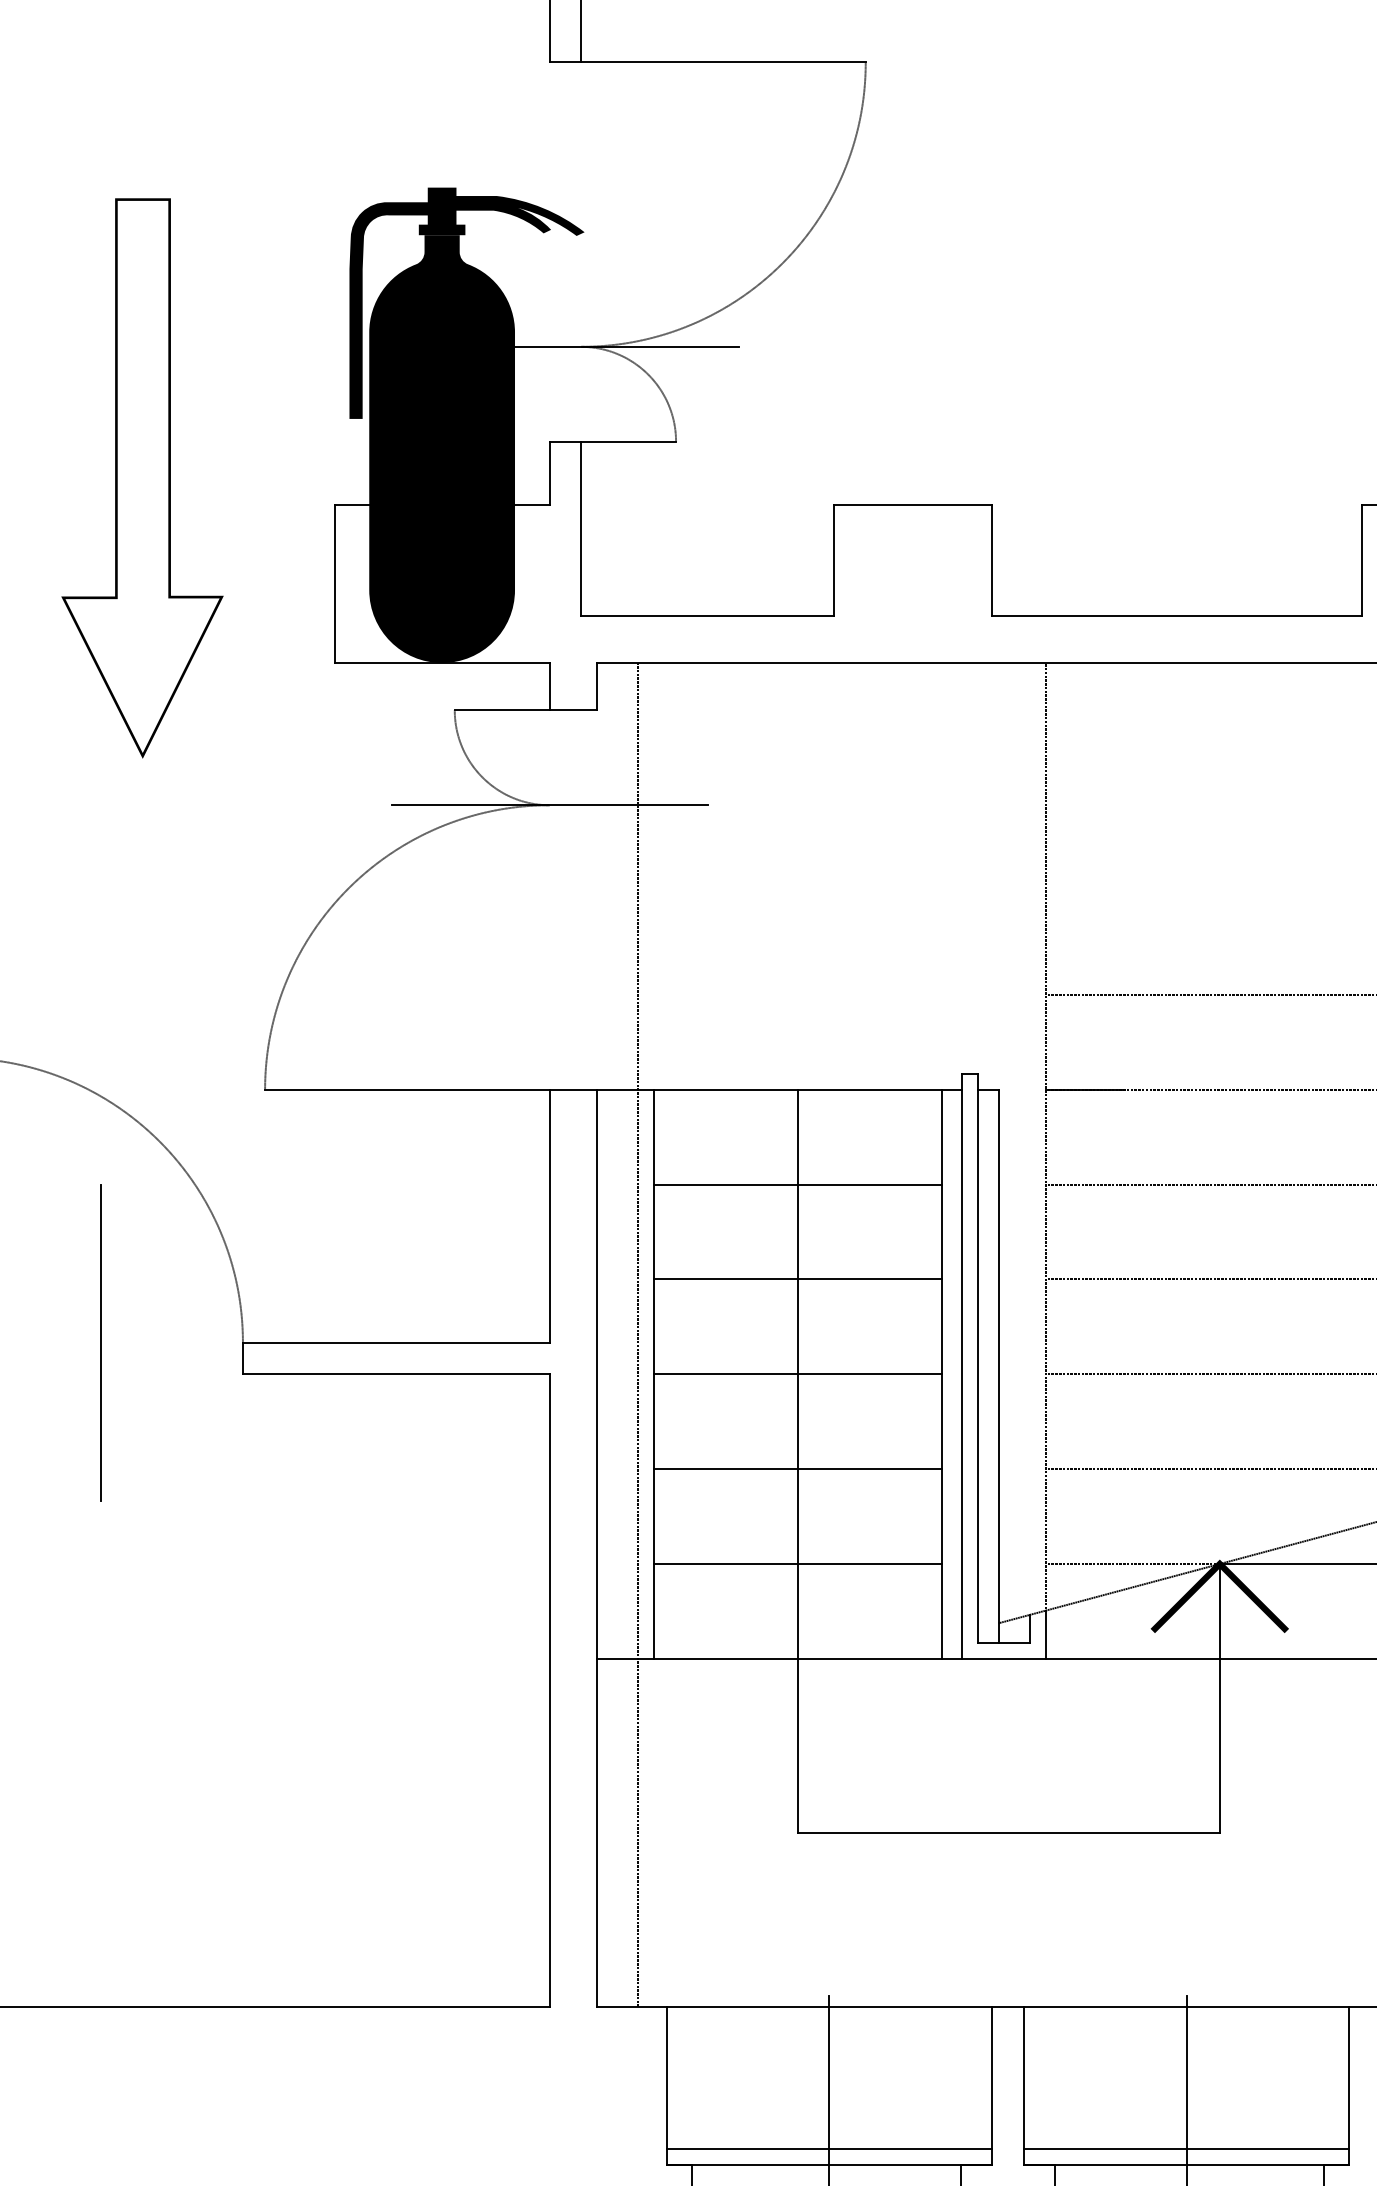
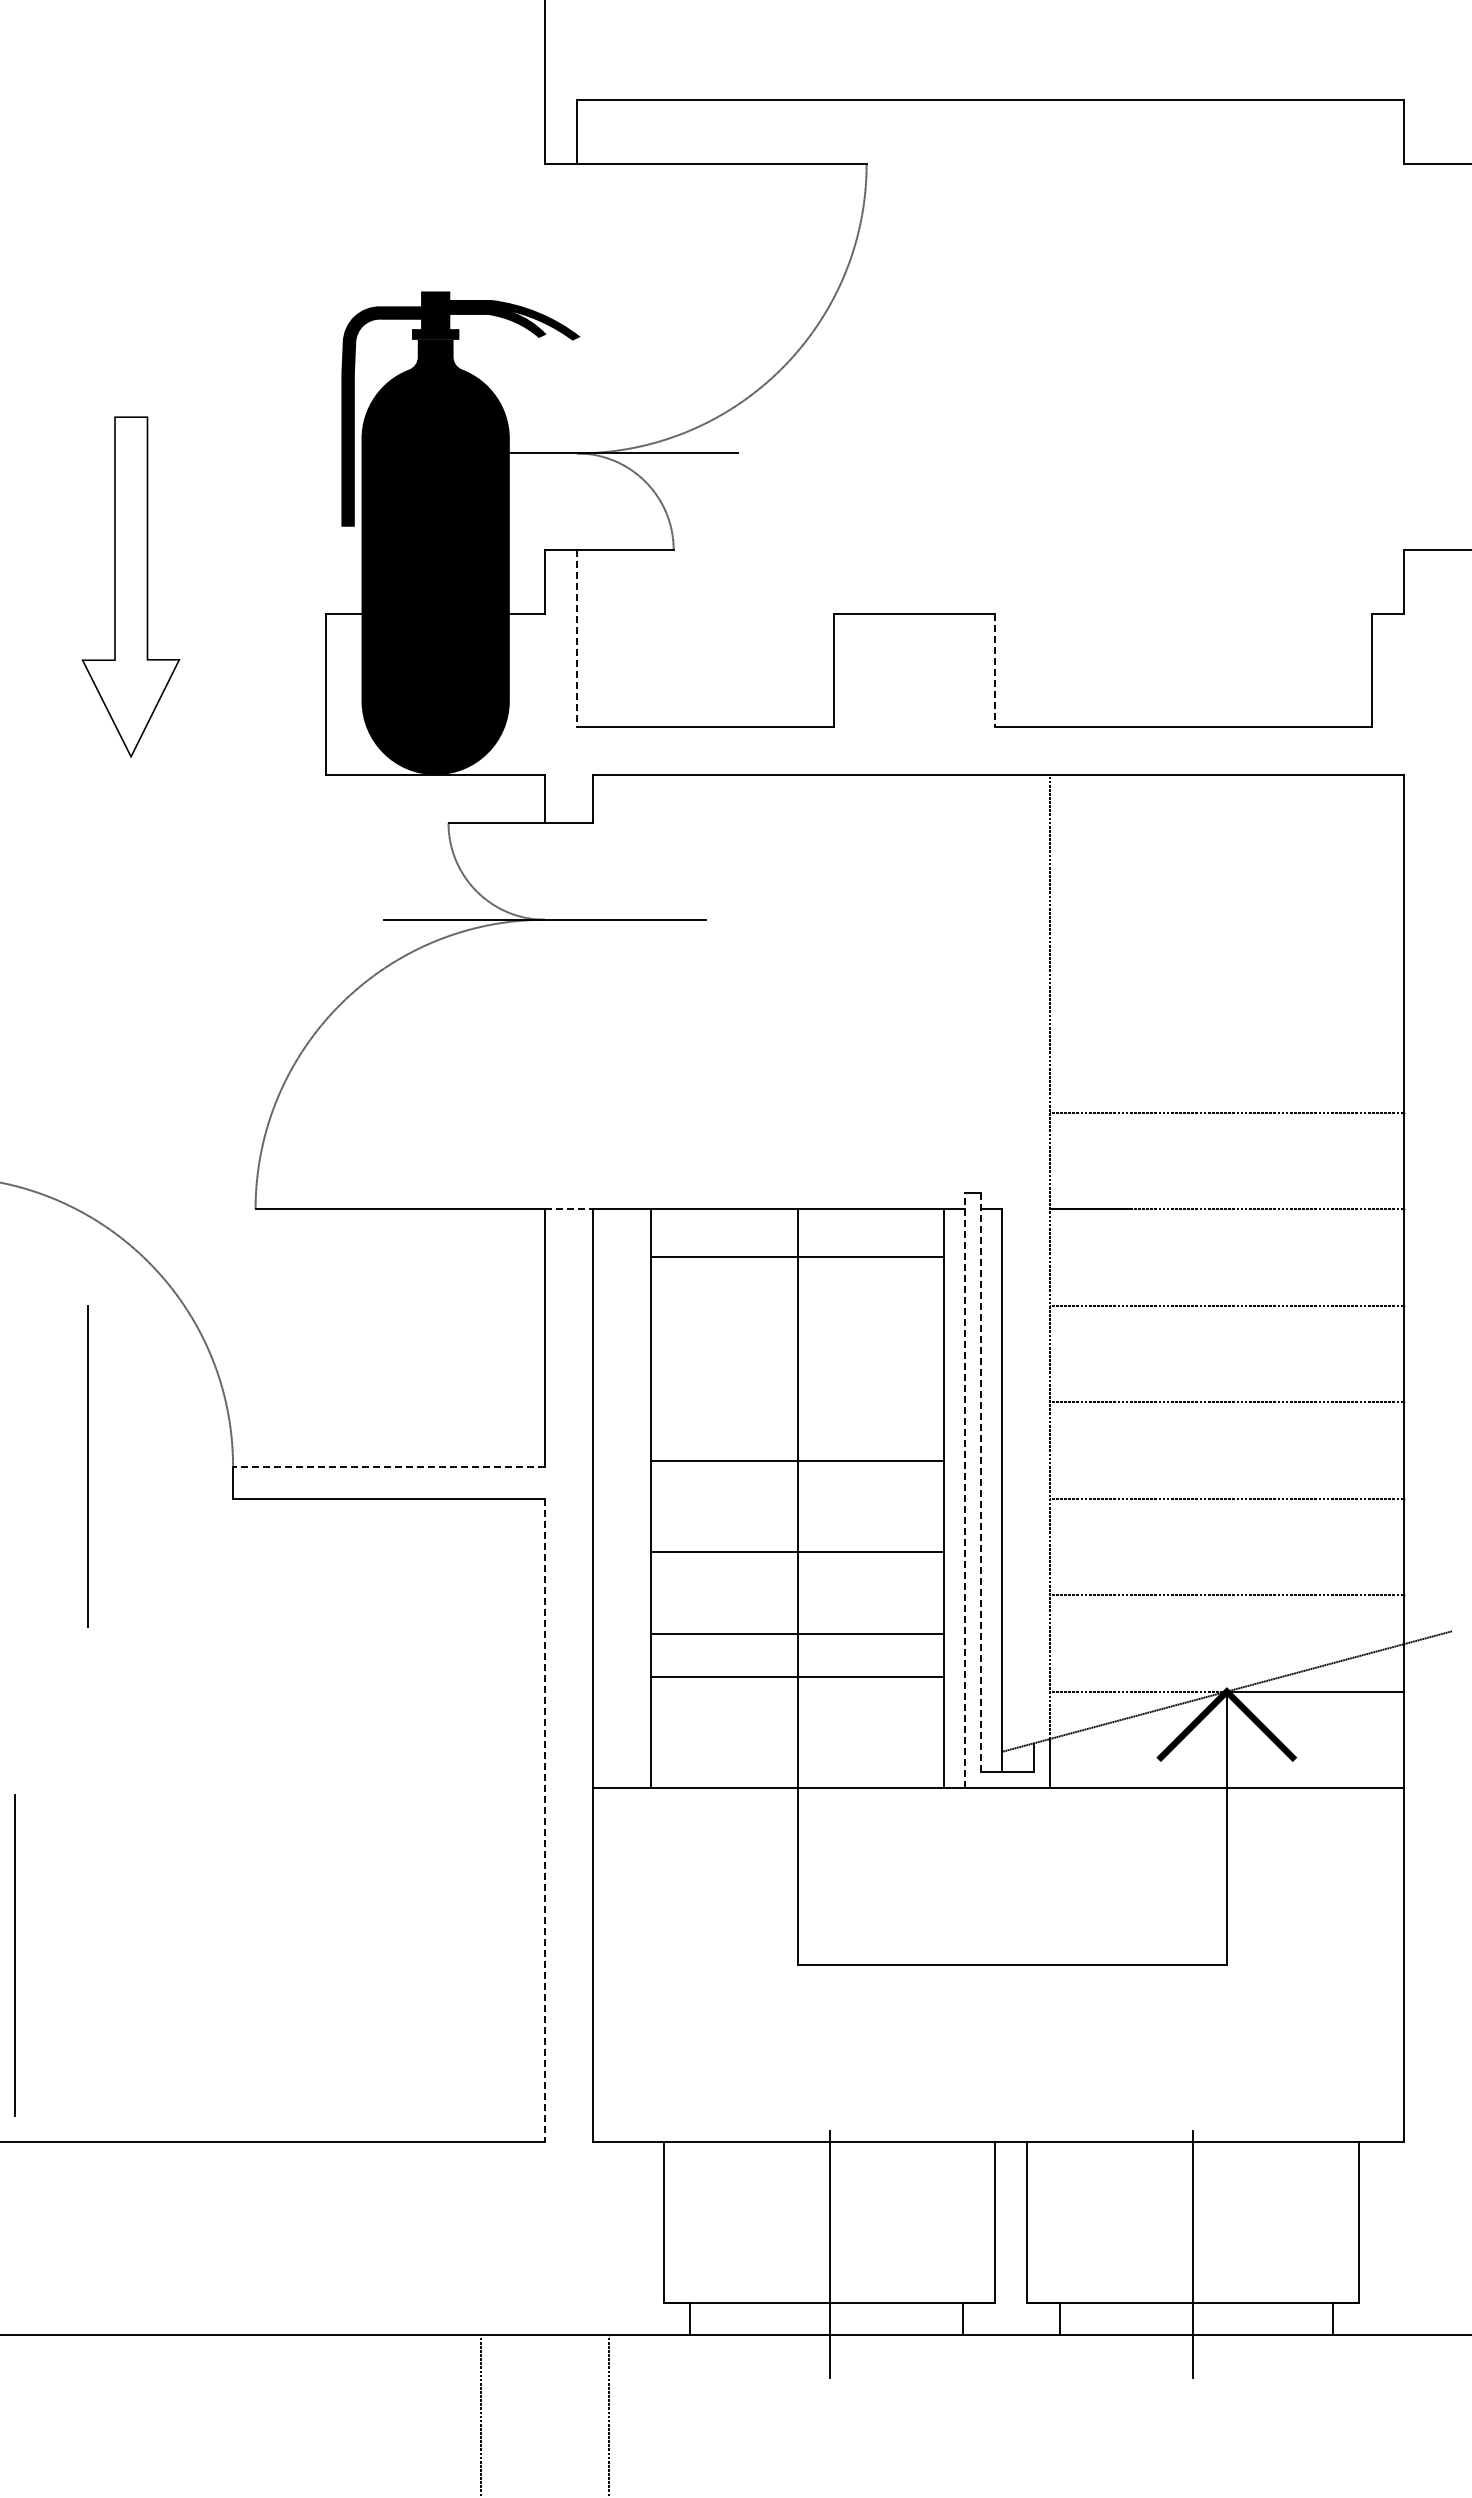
part: (142, 478) -> (130, 587), size x0.6
line: (581, 528) -> (577, 638), solid -> dashed
line: (992, 561) -> (995, 671), solid -> dashed
line: (573, 1090) -> (569, 1209), solid -> dashed
line: (797, 1184) -> (797, 1256), moved
line: (797, 1279) -> (797, 1461), moved
line: (638, 1334) -> (635, 1458), removed
line: (396, 1342) -> (389, 1466), solid -> dashed
line: (977, 1358) -> (980, 1482), solid -> dashed
line: (961, 1366) -> (964, 1490), solid -> dashed
line: (797, 1374) -> (797, 1551), moved
line: (797, 1469) -> (797, 1677), moved
line: (797, 1563) -> (797, 1633), moved
line: (550, 1690) -> (545, 1820), solid -> dashed
line: (28, 1823) -> (14, 1955), added
line: (829, 2148) -> (829, 2286), removed
line: (1186, 2148) -> (1192, 2286), removed

